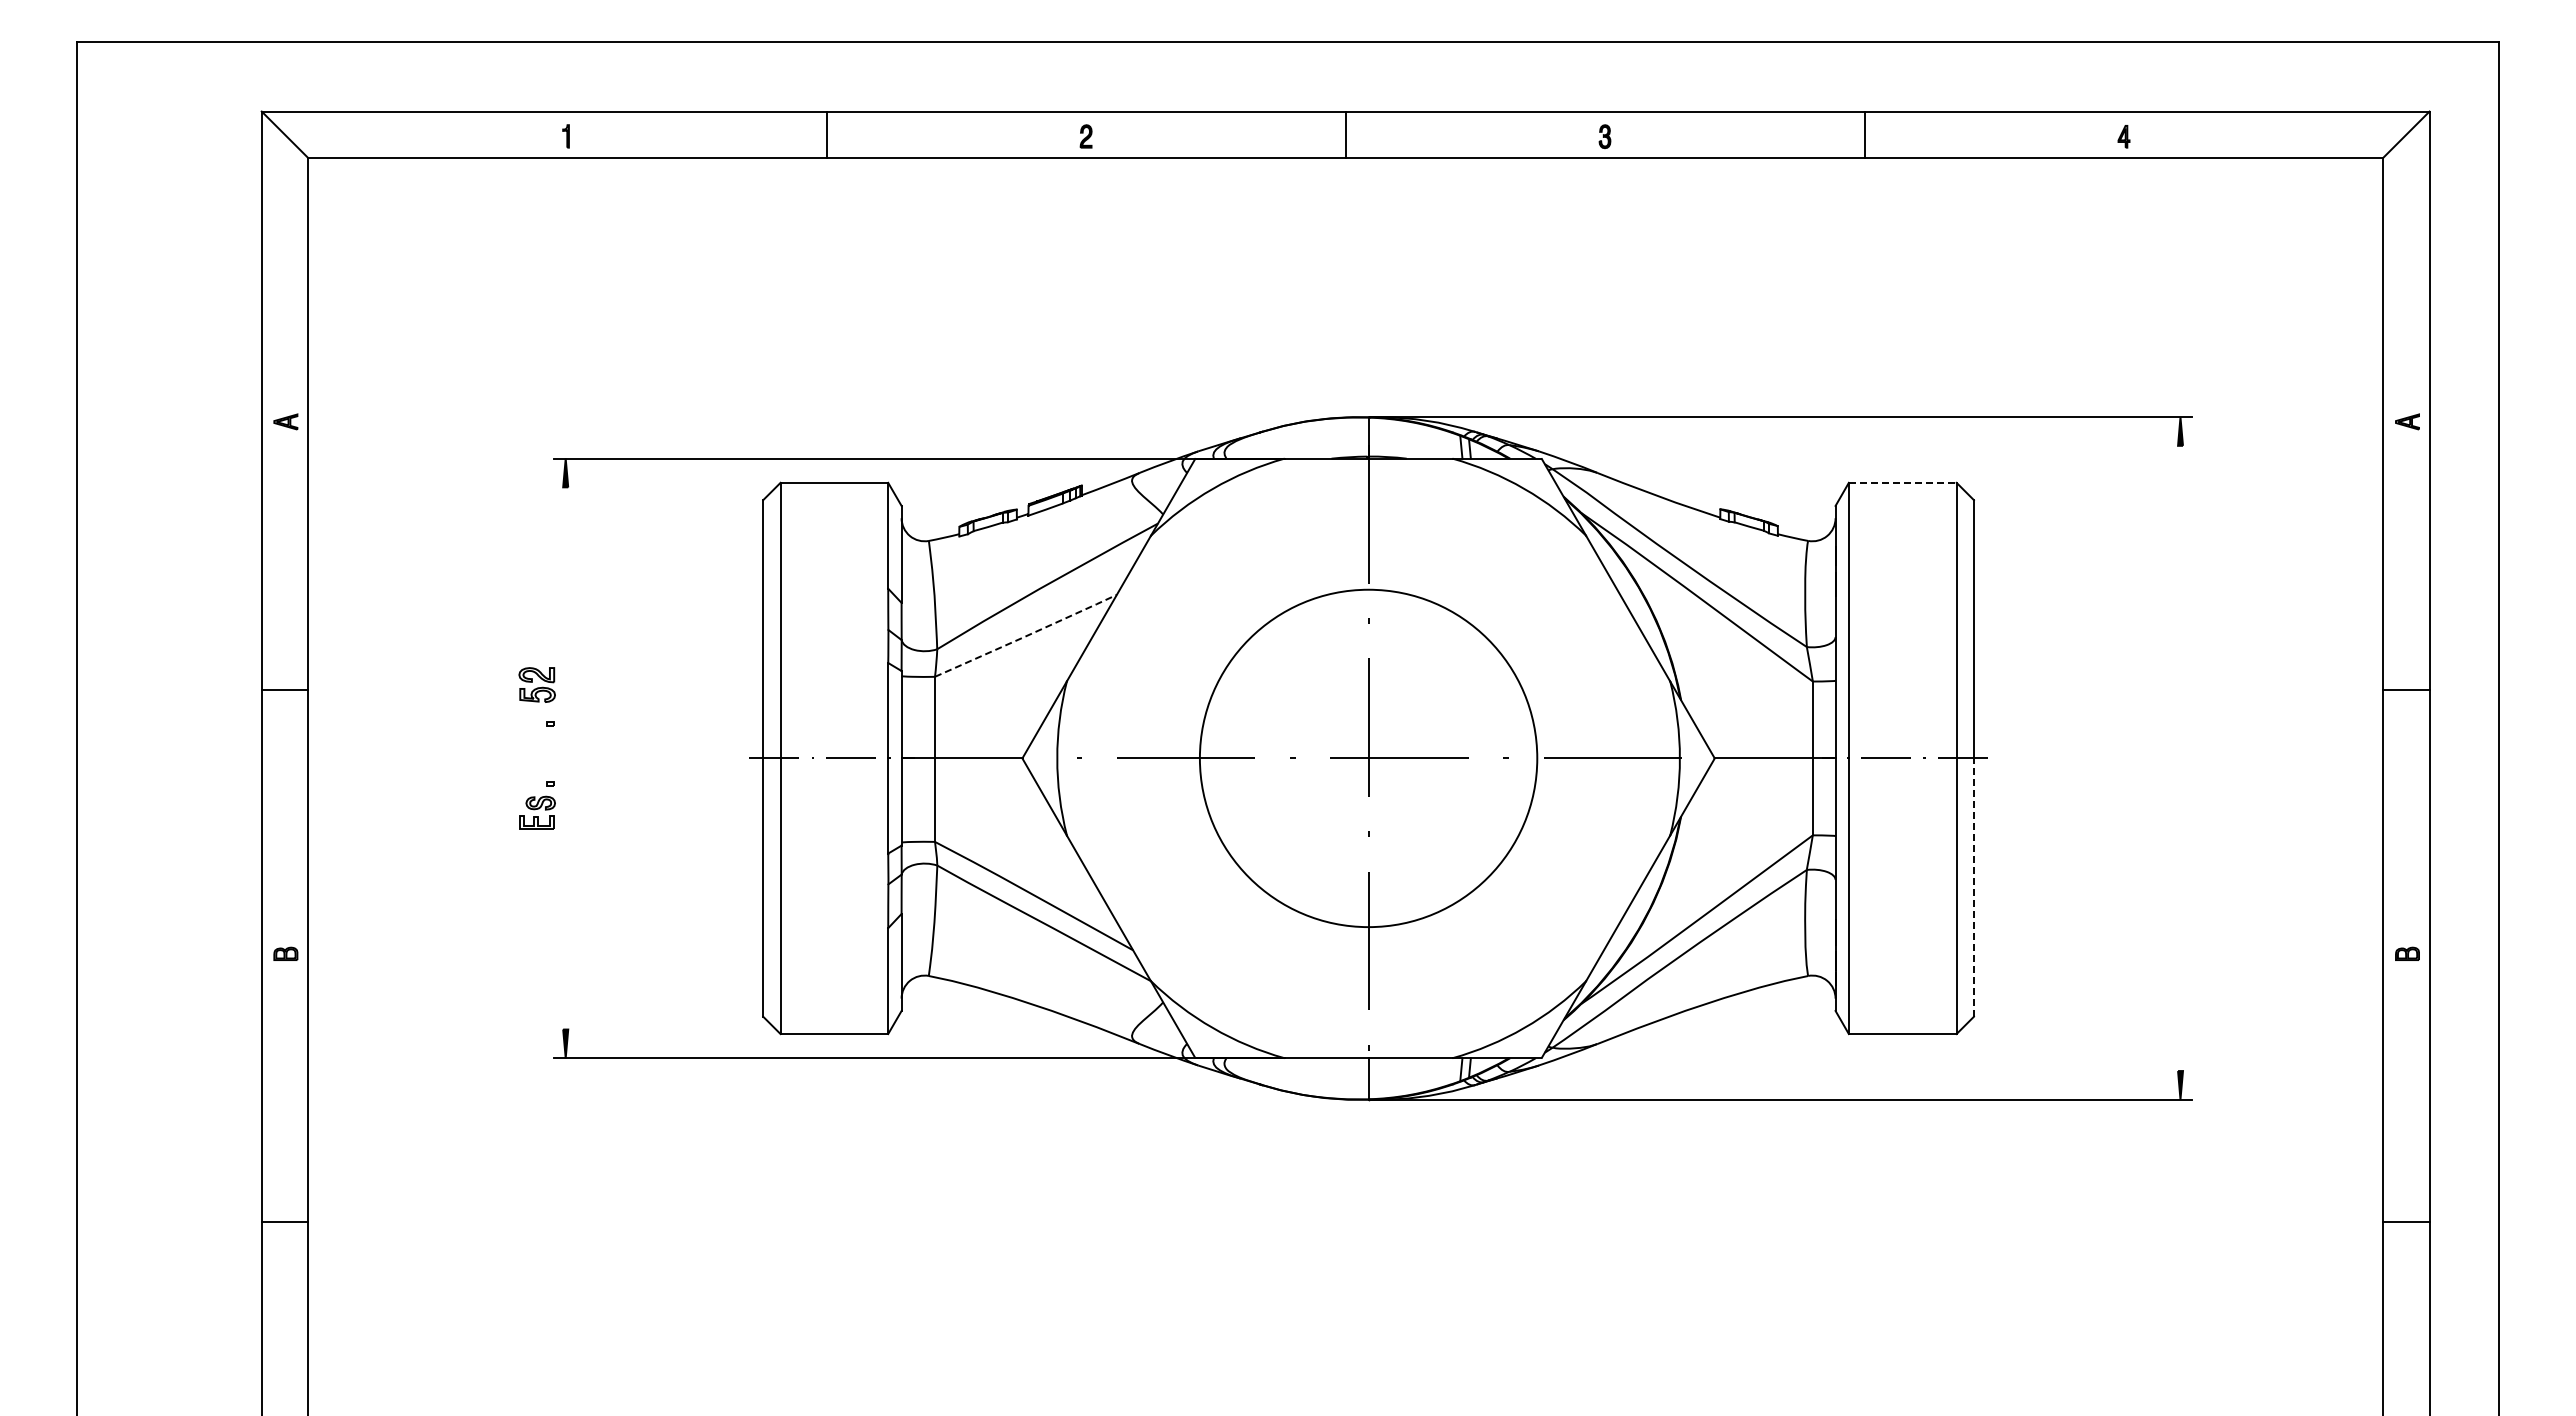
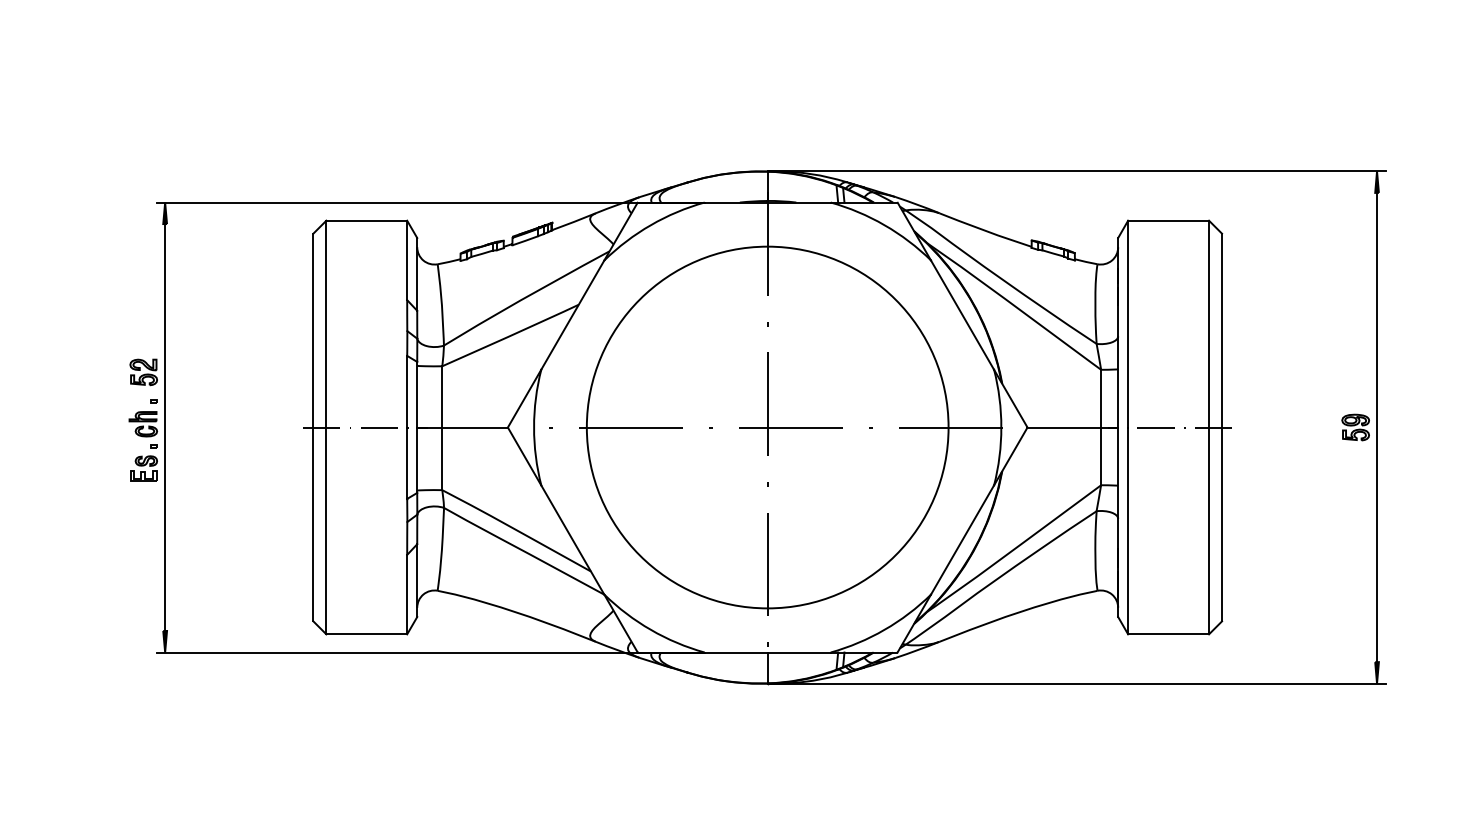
line: (1902, 482) -> (1168, 220), dashed -> solid
line: (1027, 635) -> (511, 335), dashed -> solid
part: (536, 753) -> (143, 423), added
line: (565, 758) -> (164, 427), added
circle: (1368, 758) -> (767, 427), size x1.43
part: (2151, 758) -> (1355, 427), added
line: (2180, 758) -> (1377, 427), added
line: (1973, 887) -> (1221, 524), dashed -> solid

